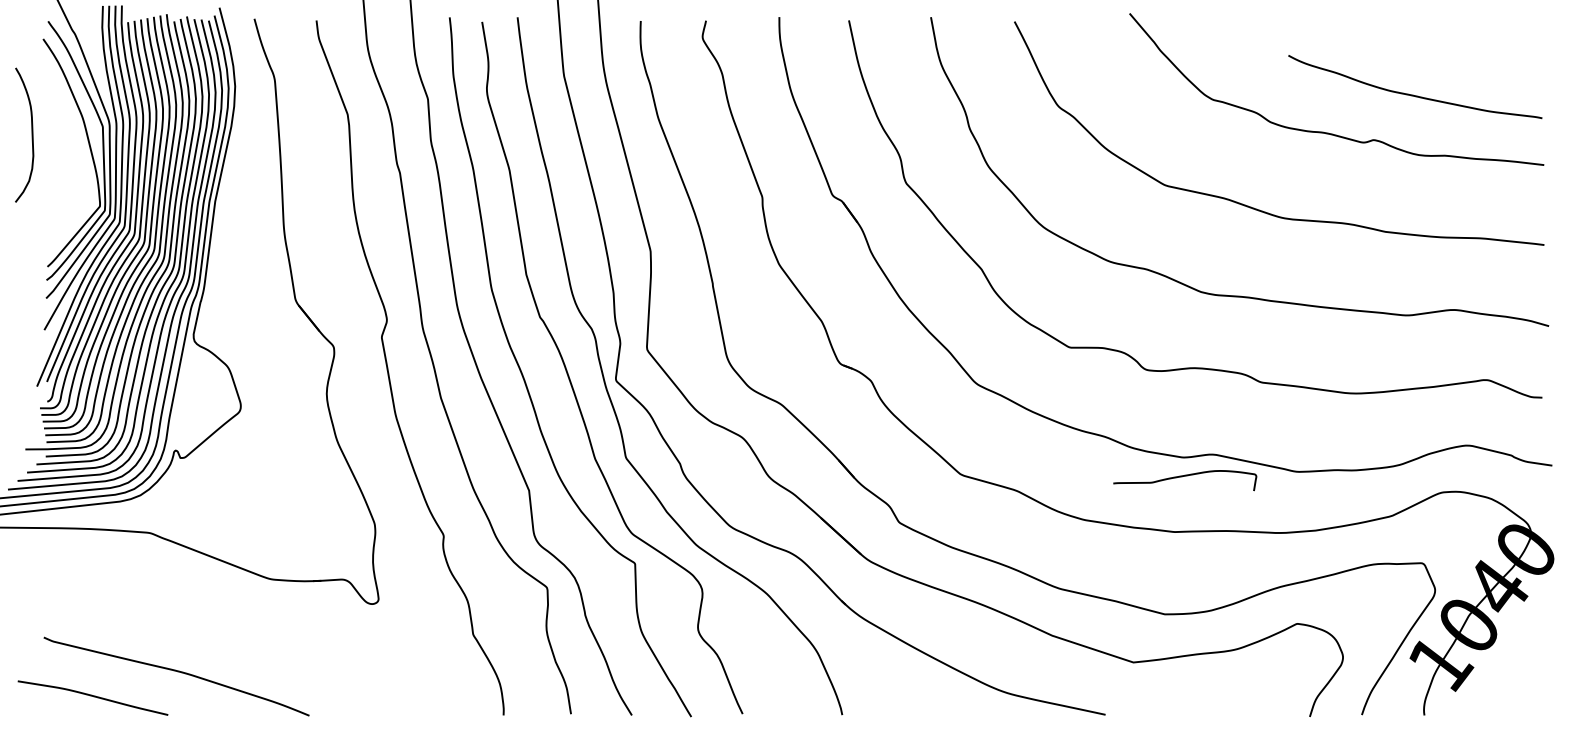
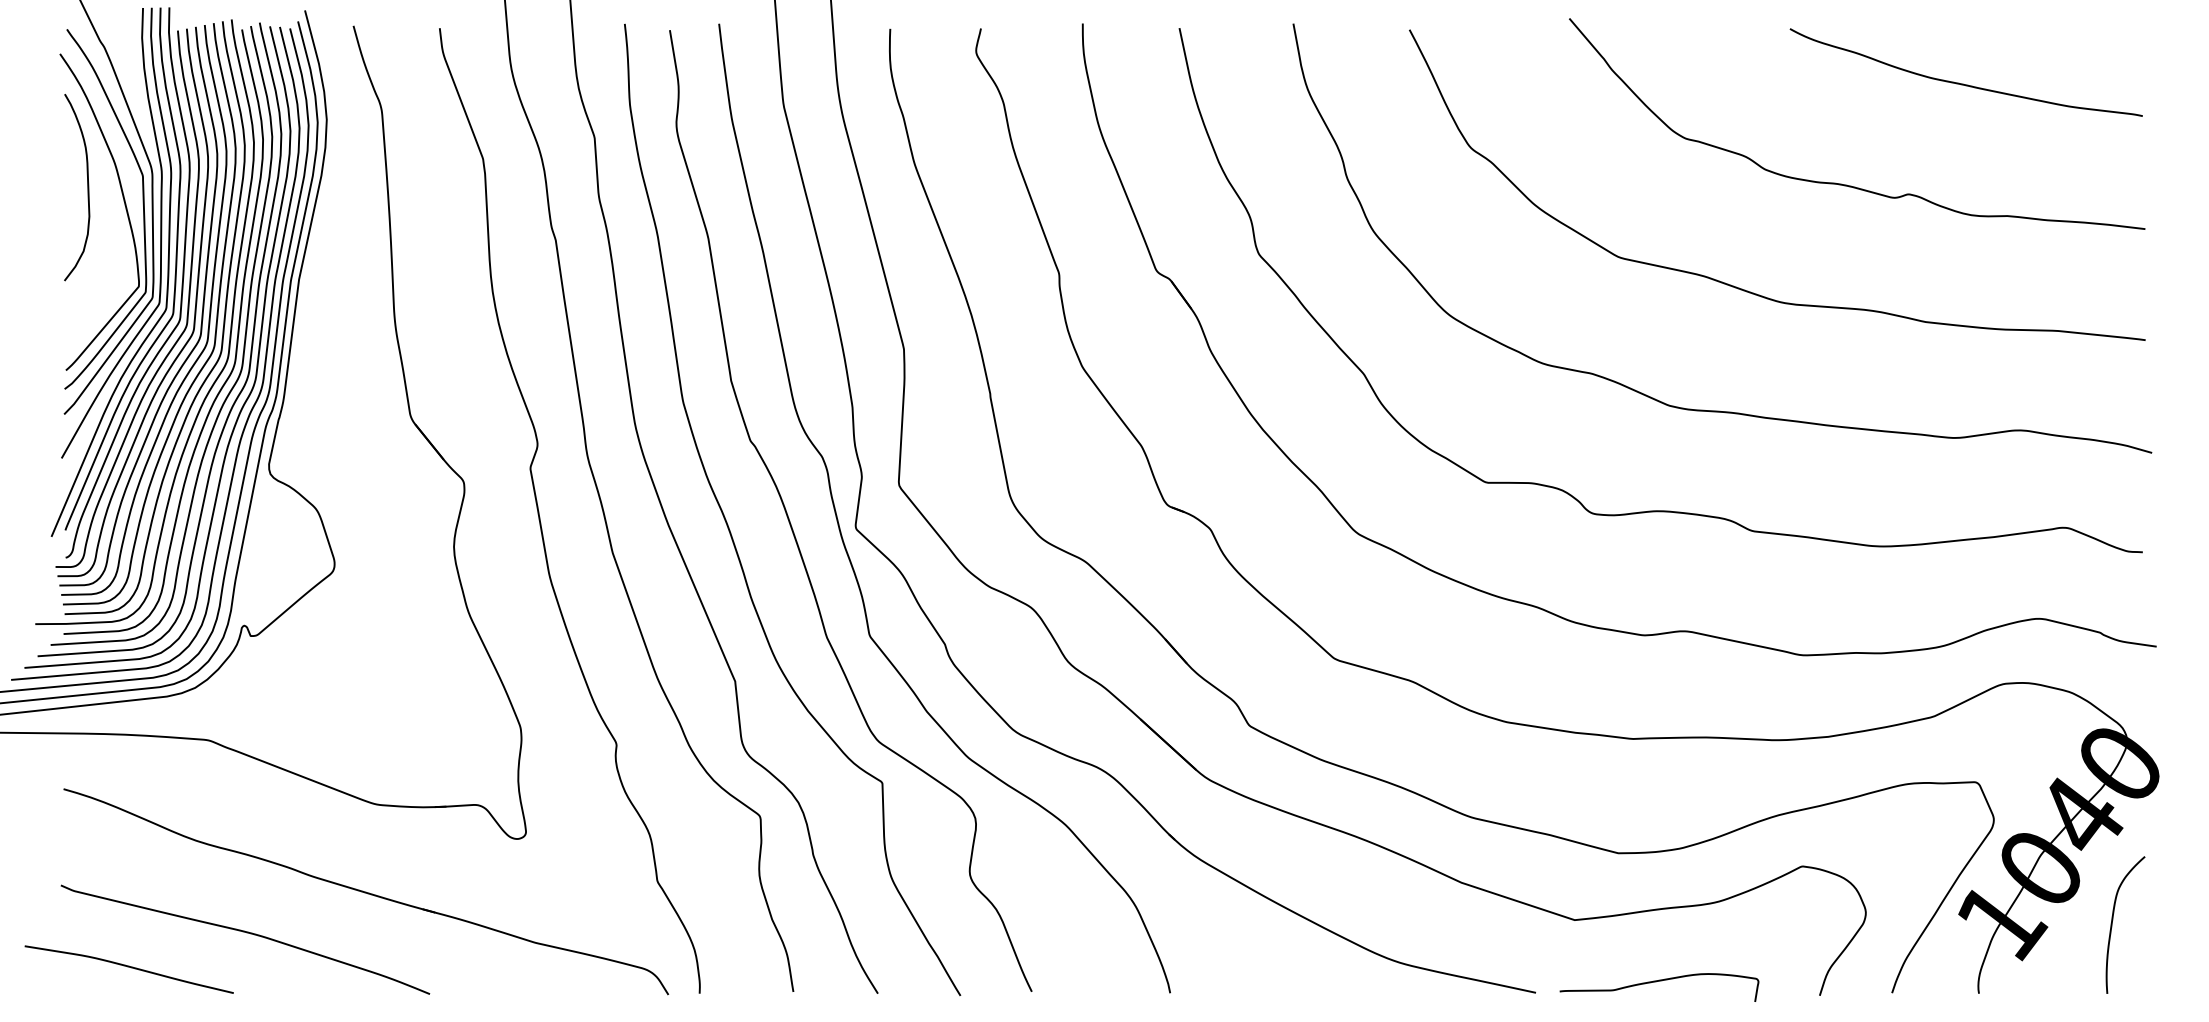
curve: (1413, 94) -> (1963, 83), moved
curve: (32, 135) -> (87, 187), moved
curve: (1182, 477) -> (1656, 982), moved
part: (263, 641) -> (366, 891), added
curve: (1521, 662) -> (2113, 920), added

